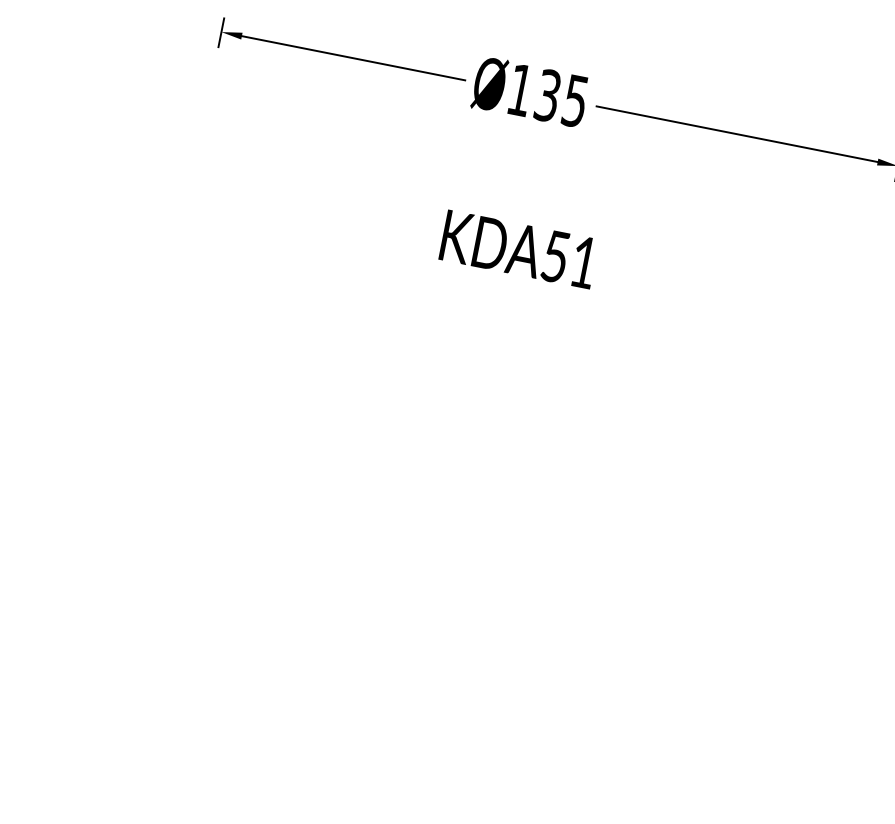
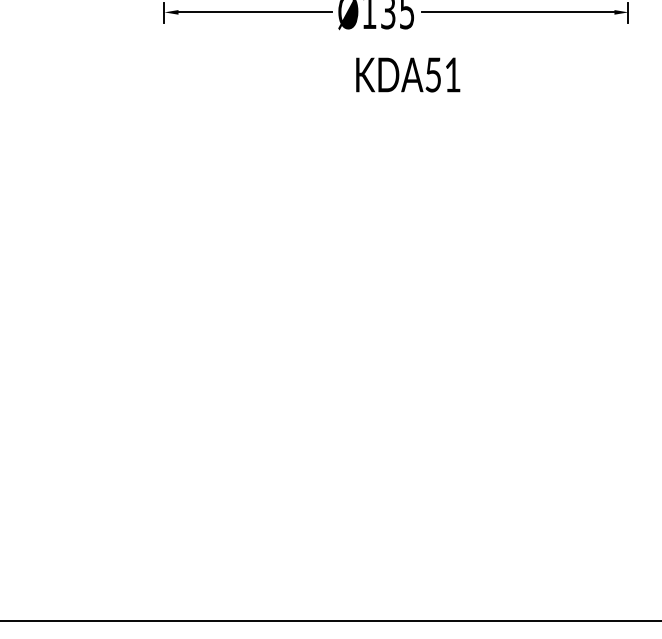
text: (519, 248) -> (408, 74), moved

